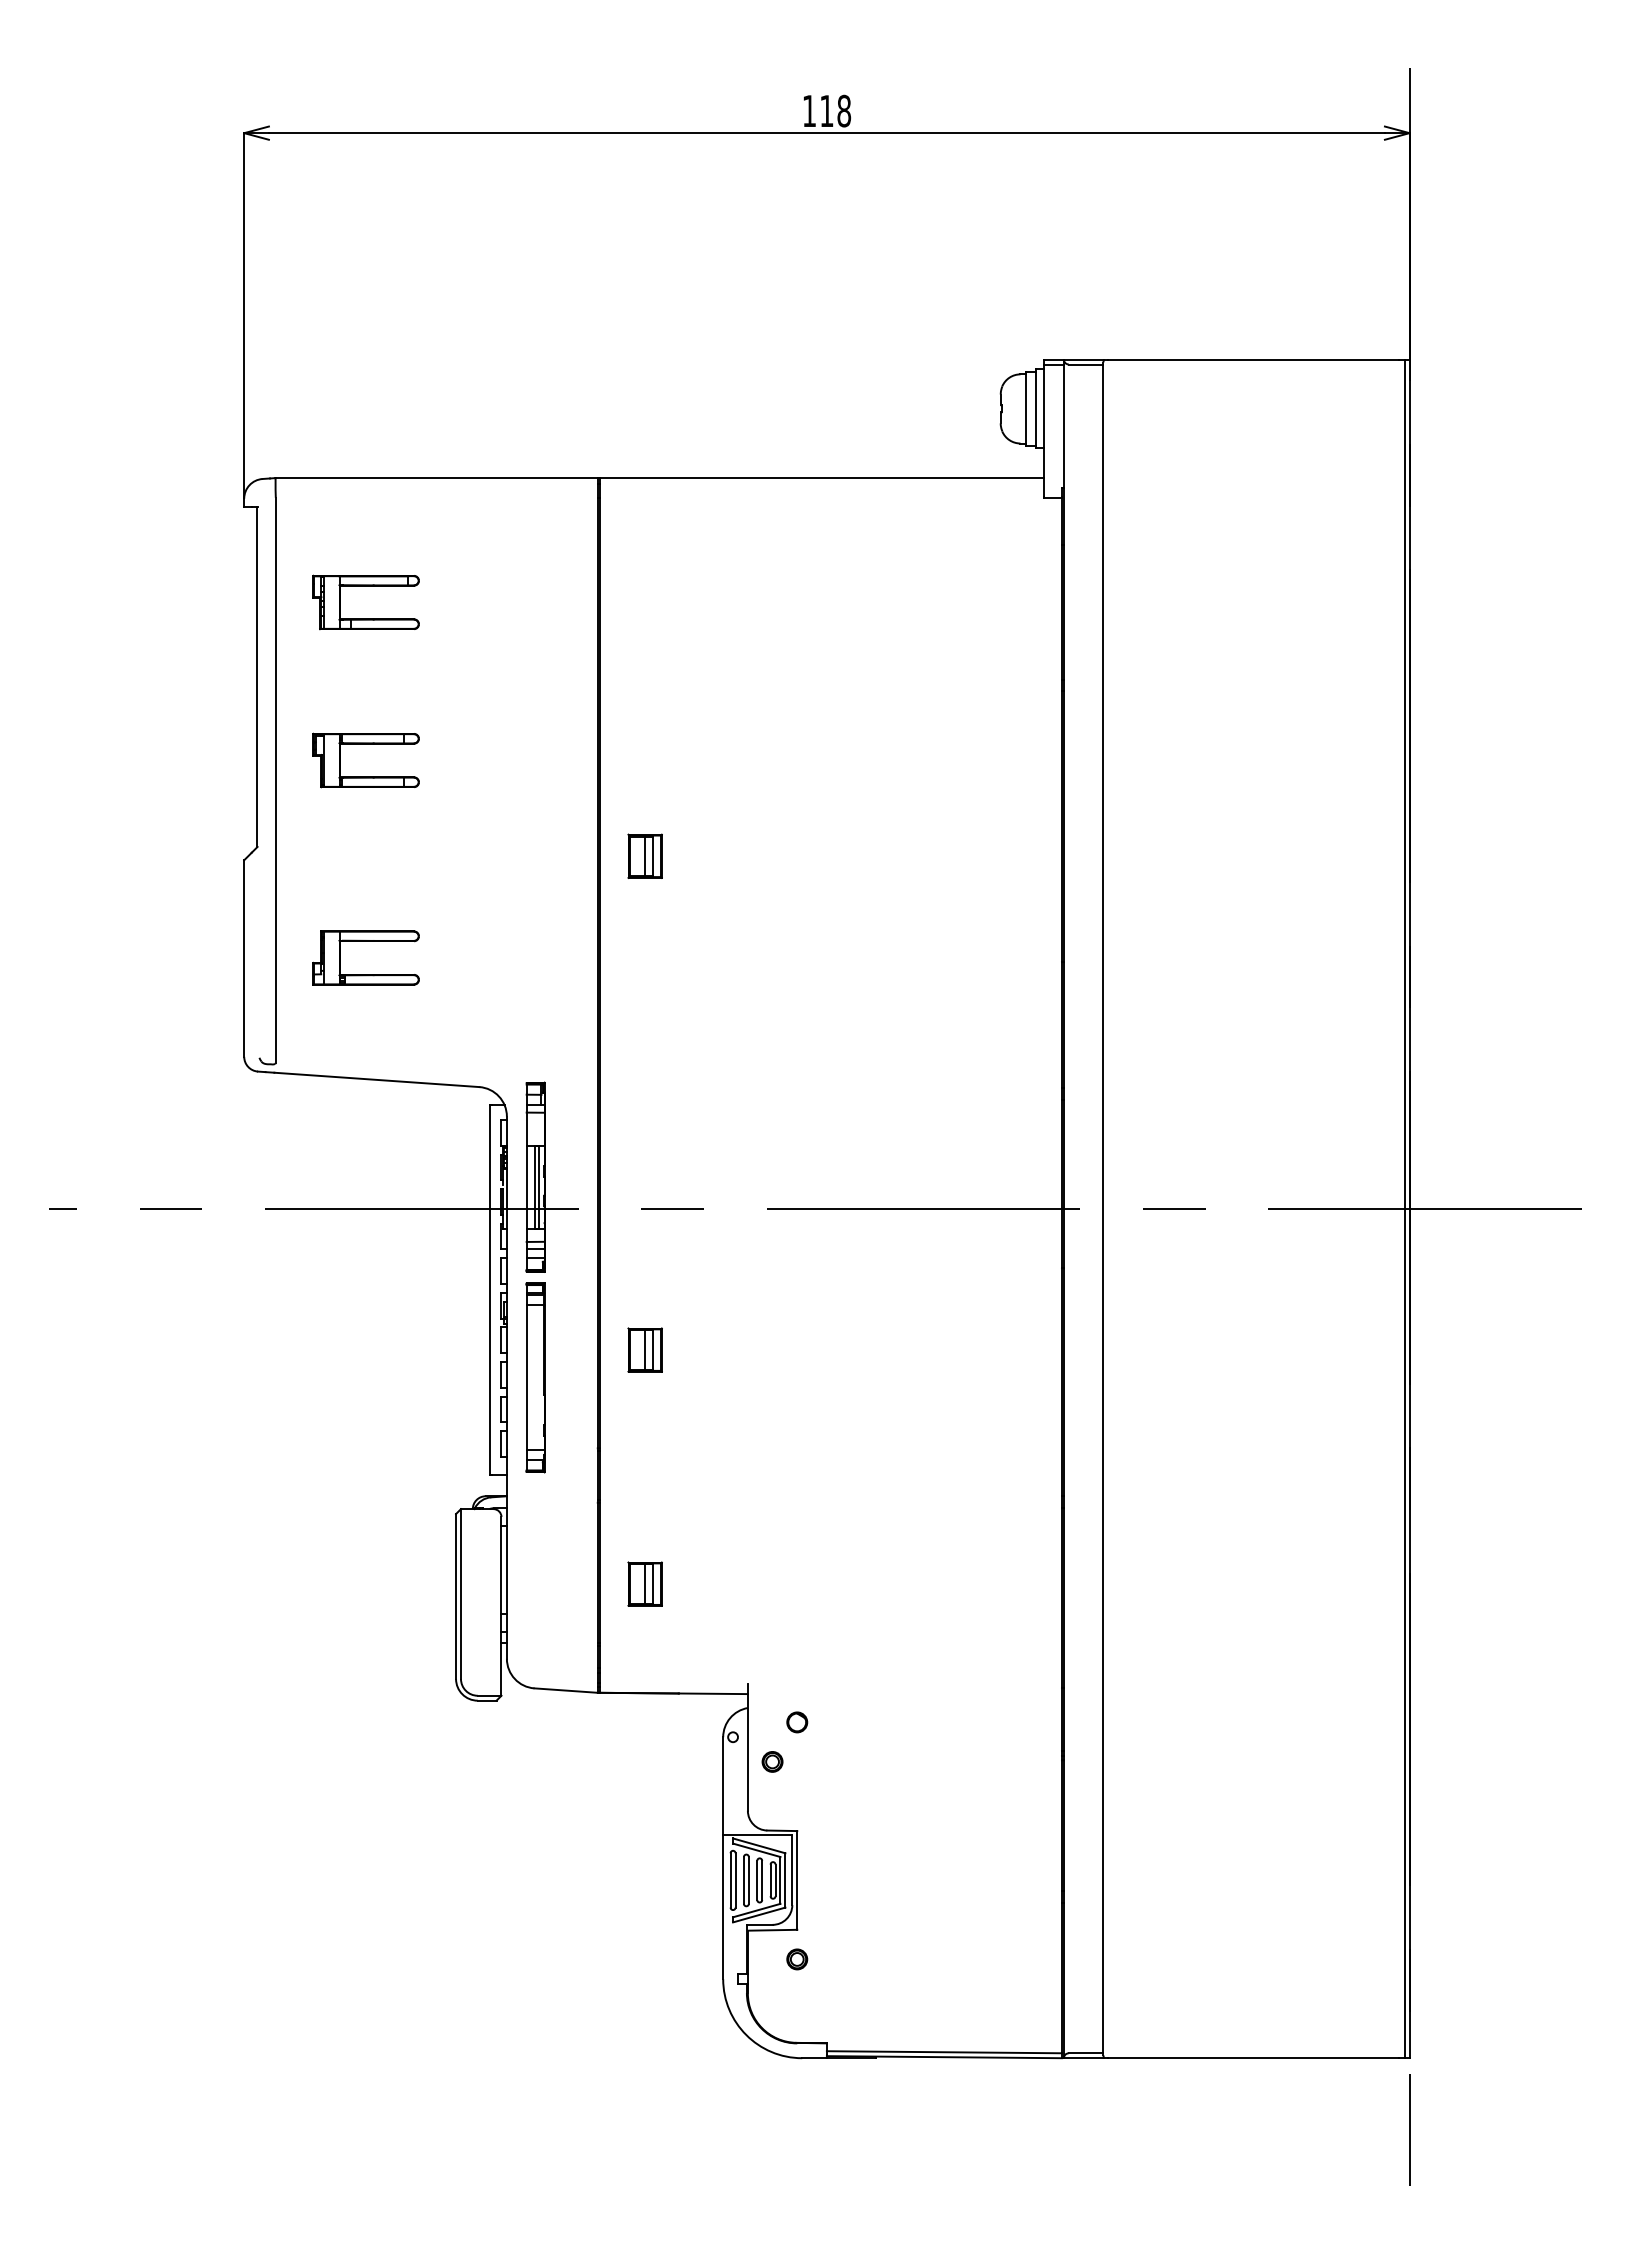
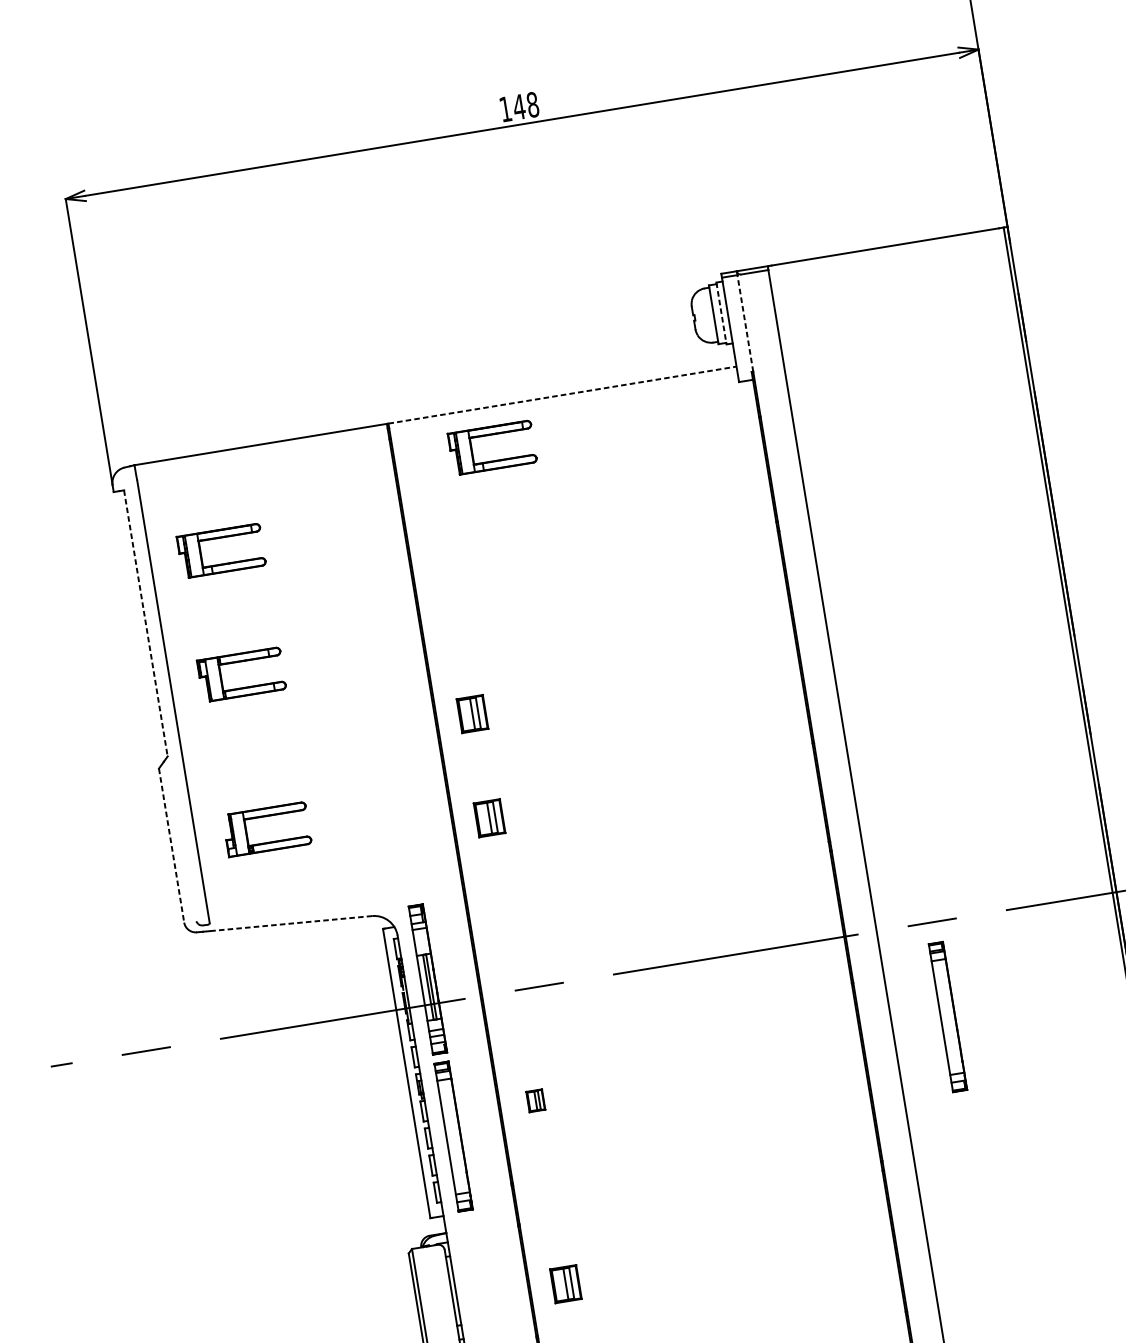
text: (826, 110) -> (518, 106), 118 -> 148
line: (1036, 408) -> (721, 313), solid -> dashed
line: (1063, 426) -> (745, 323), solid -> dashed
line: (822, 478) -> (562, 395), solid -> dashed
part: (723, 513) -> (489, 435), added
line: (257, 677) -> (145, 623), solid -> dashed
line: (244, 959) -> (171, 846), solid -> dashed
part: (644, 988) -> (488, 817), added
line: (376, 1079) -> (290, 923), solid -> dashed
part: (1174, 1329) -> (947, 1016), added
part: (644, 1349) -> (535, 1100), size x0.6

